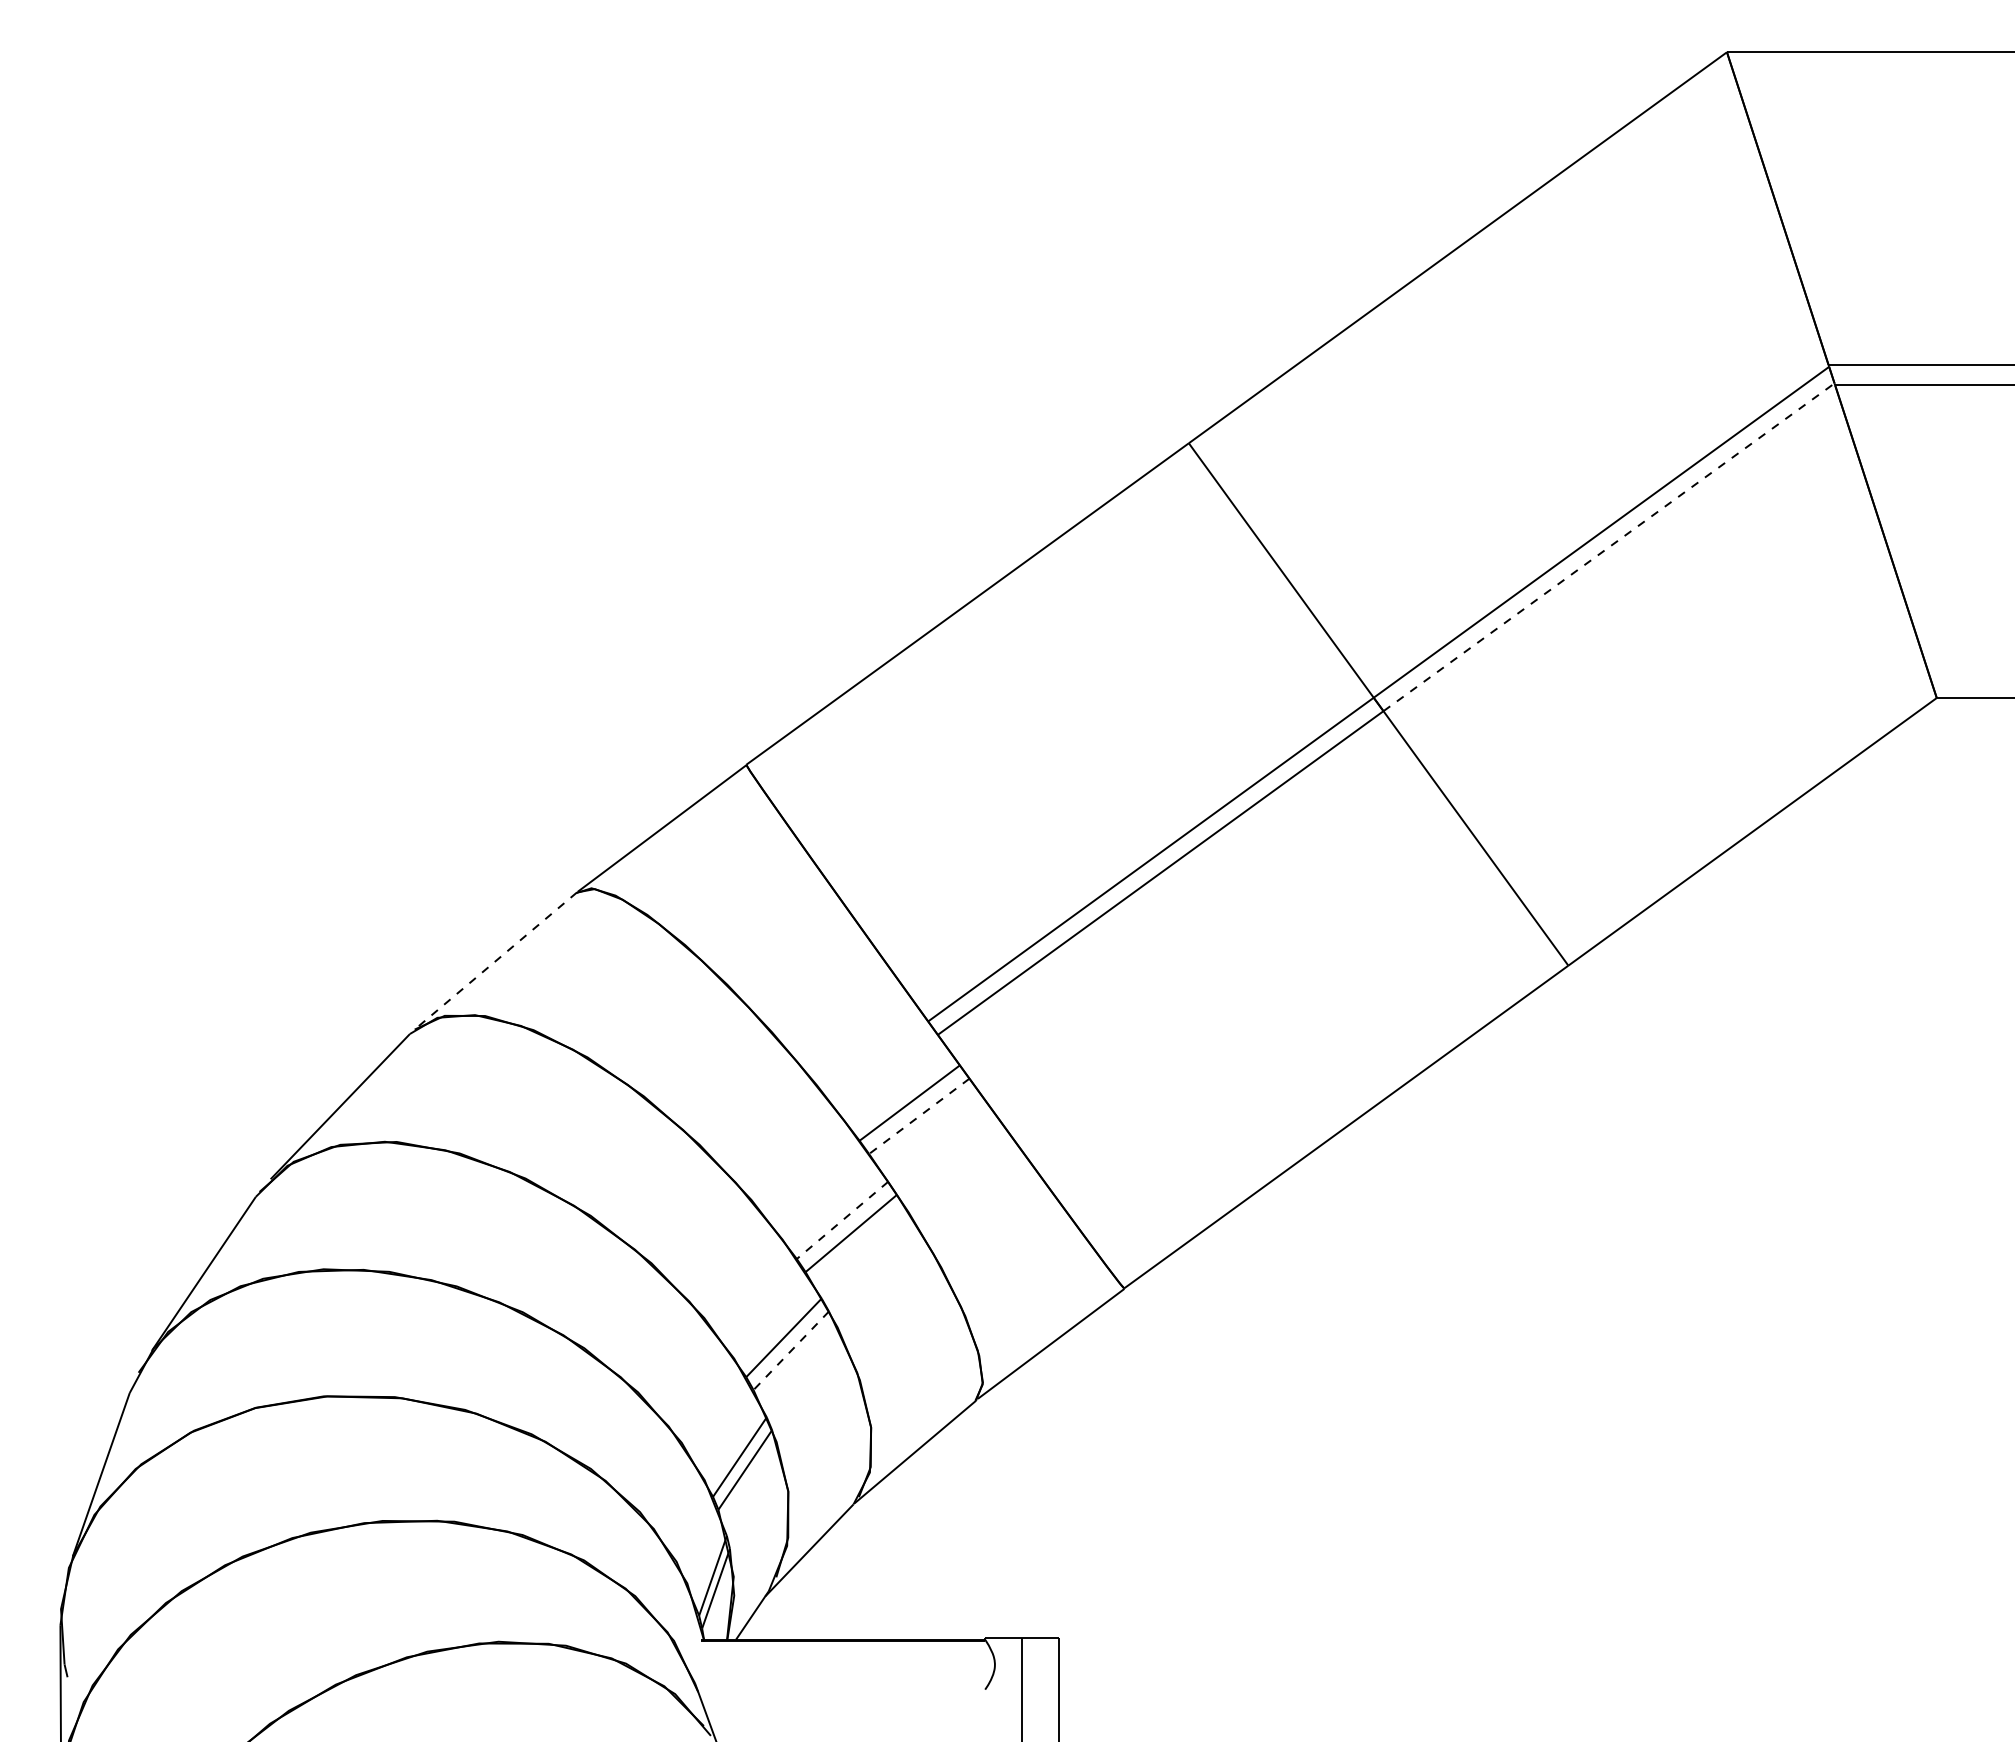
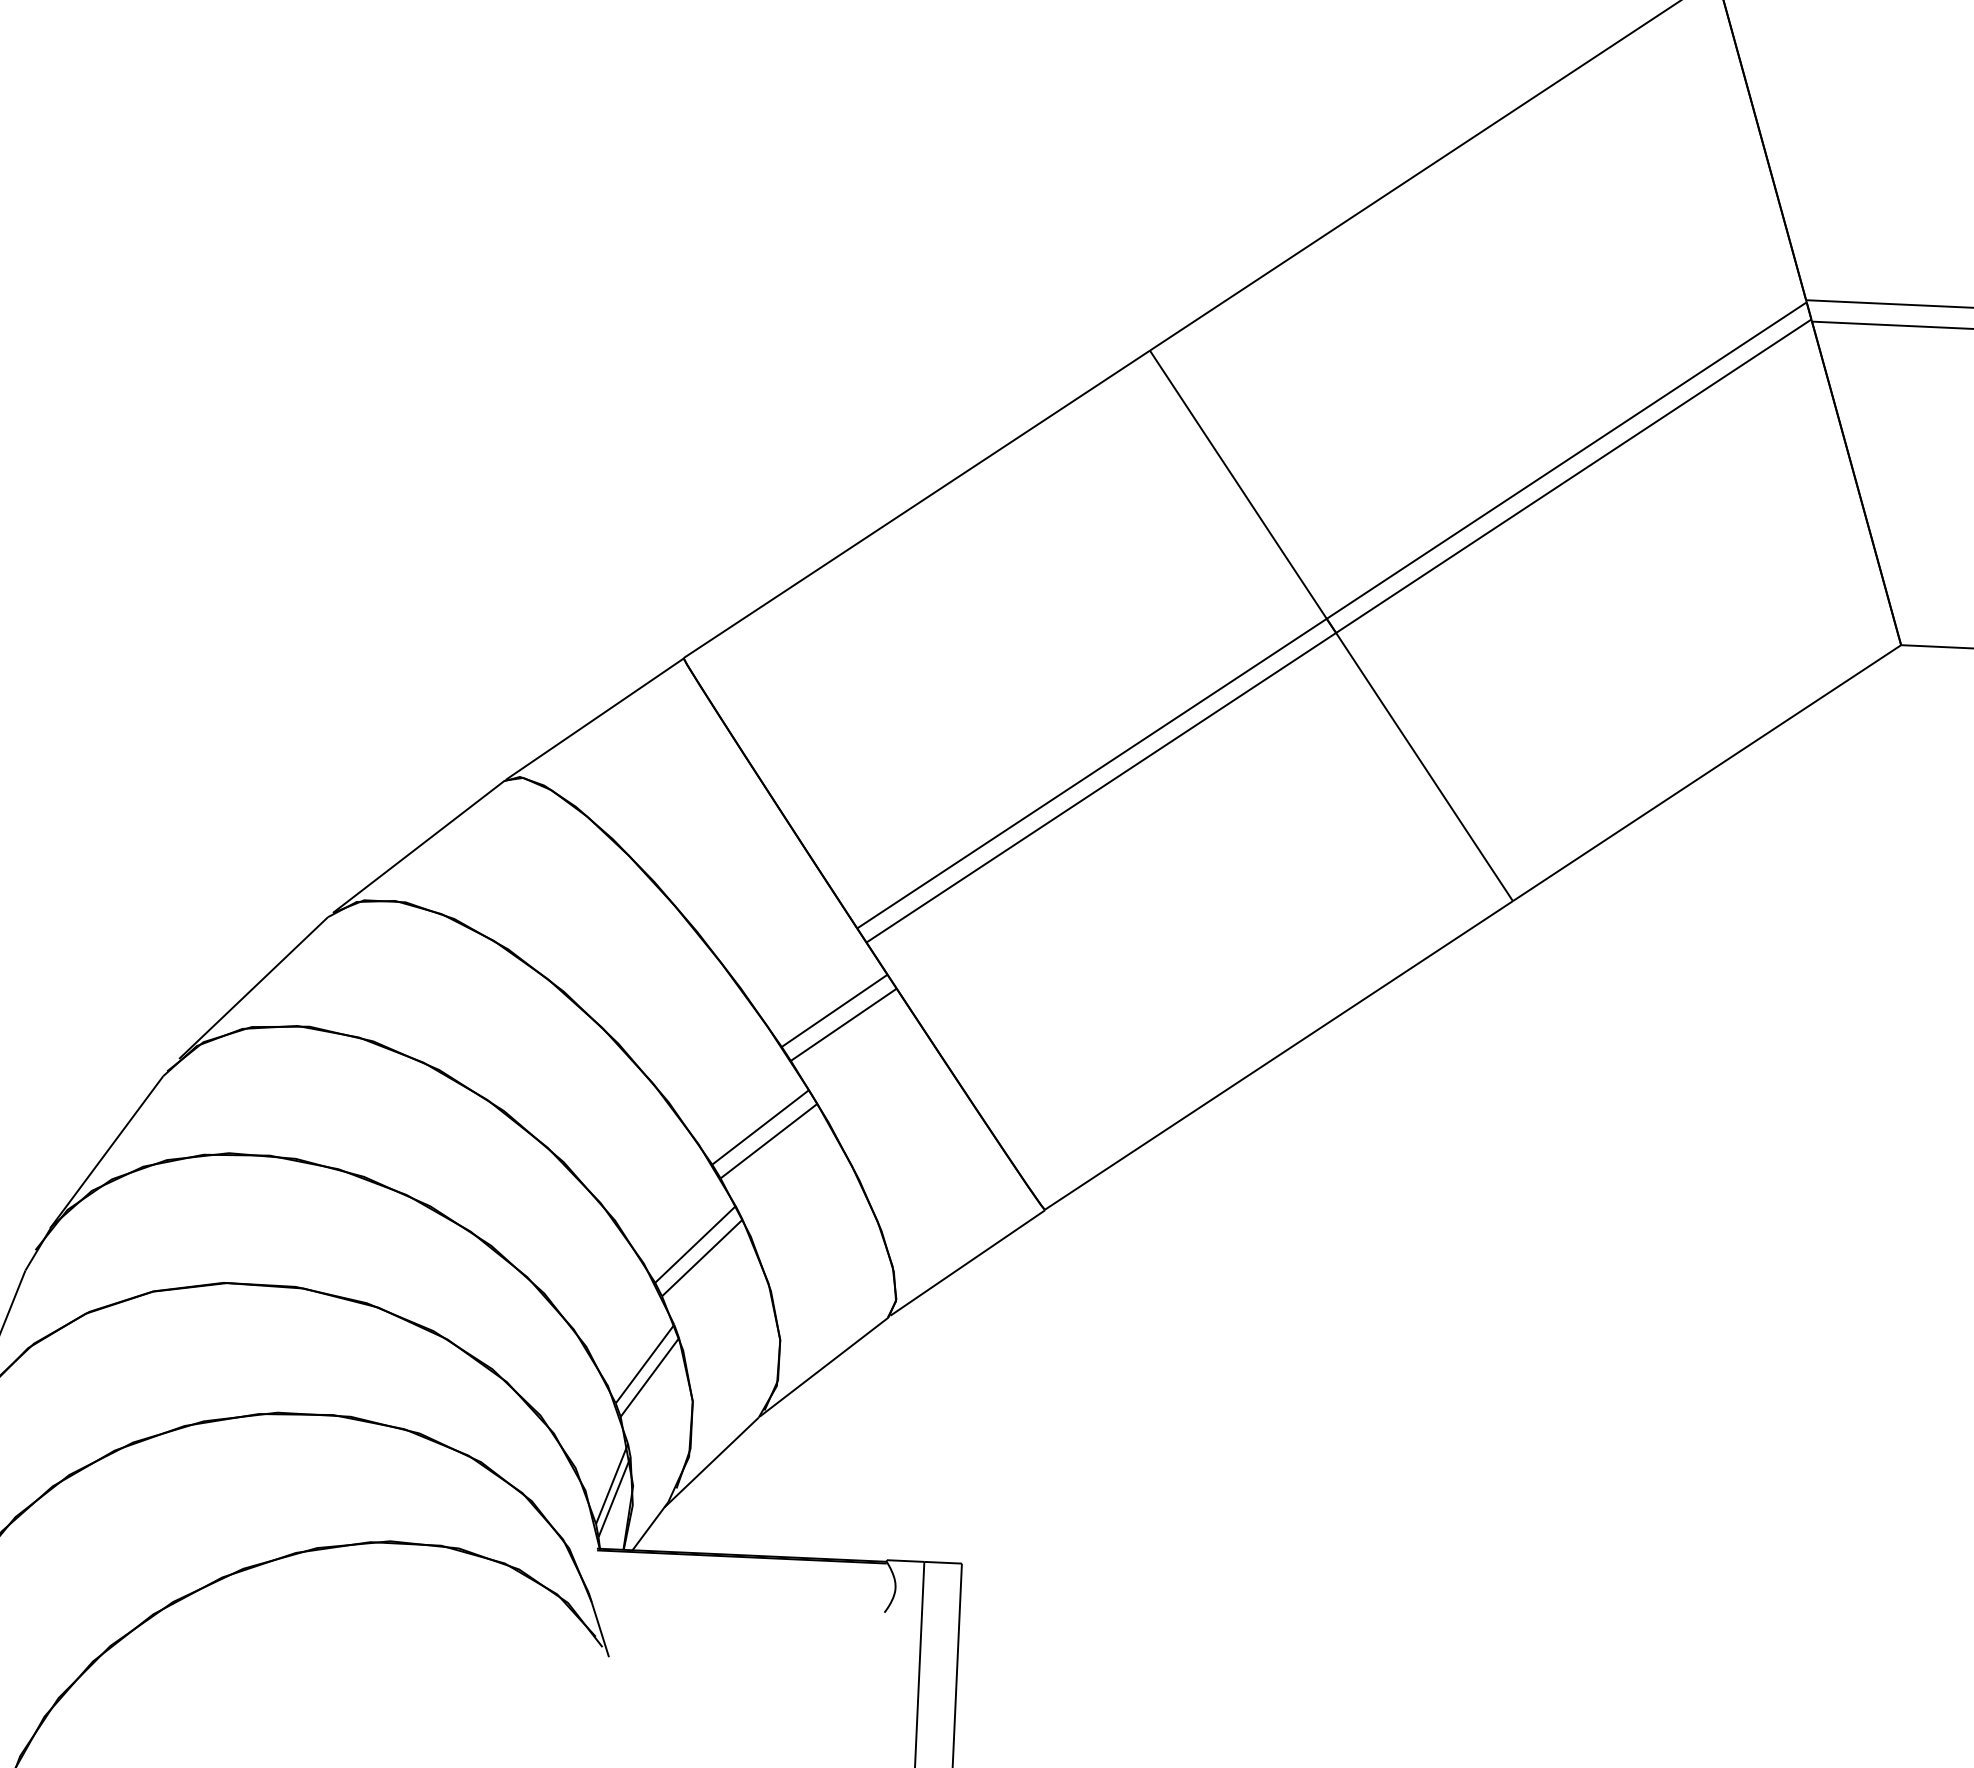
line: (1609, 547) -> (1574, 476), dashed -> solid
line: (495, 961) -> (418, 847), dashed -> solid
line: (919, 1116) -> (843, 1024), dashed -> solid
line: (842, 1220) -> (760, 1127), dashed -> solid
line: (790, 1351) -> (701, 1258), dashed -> solid

